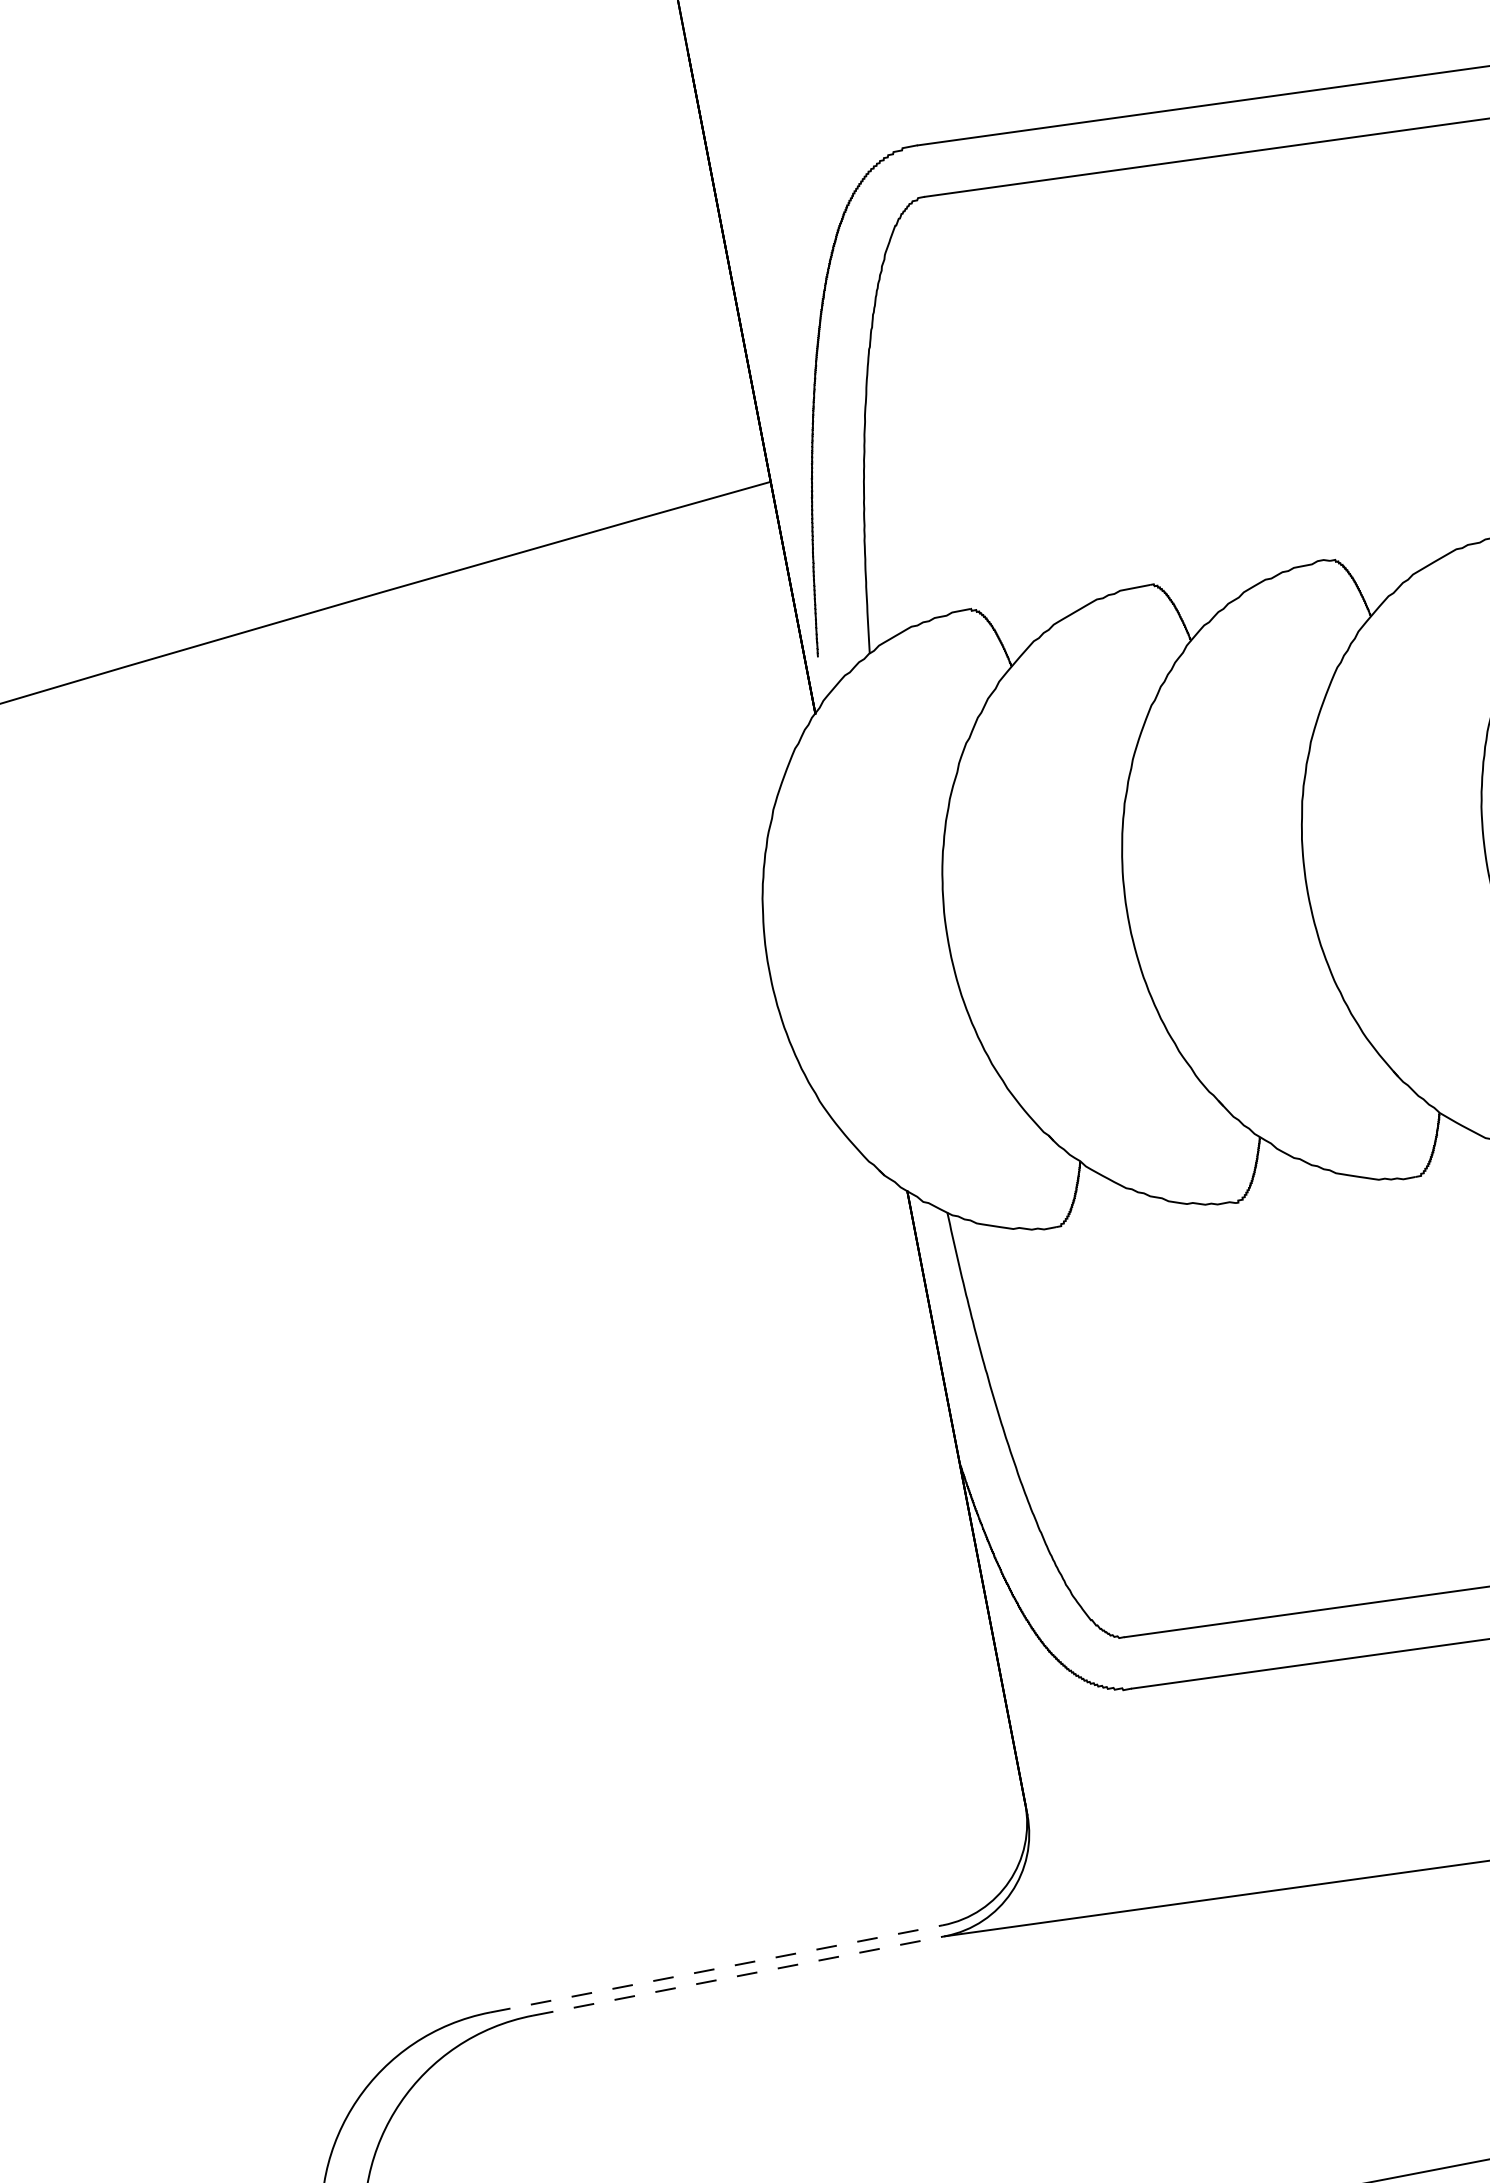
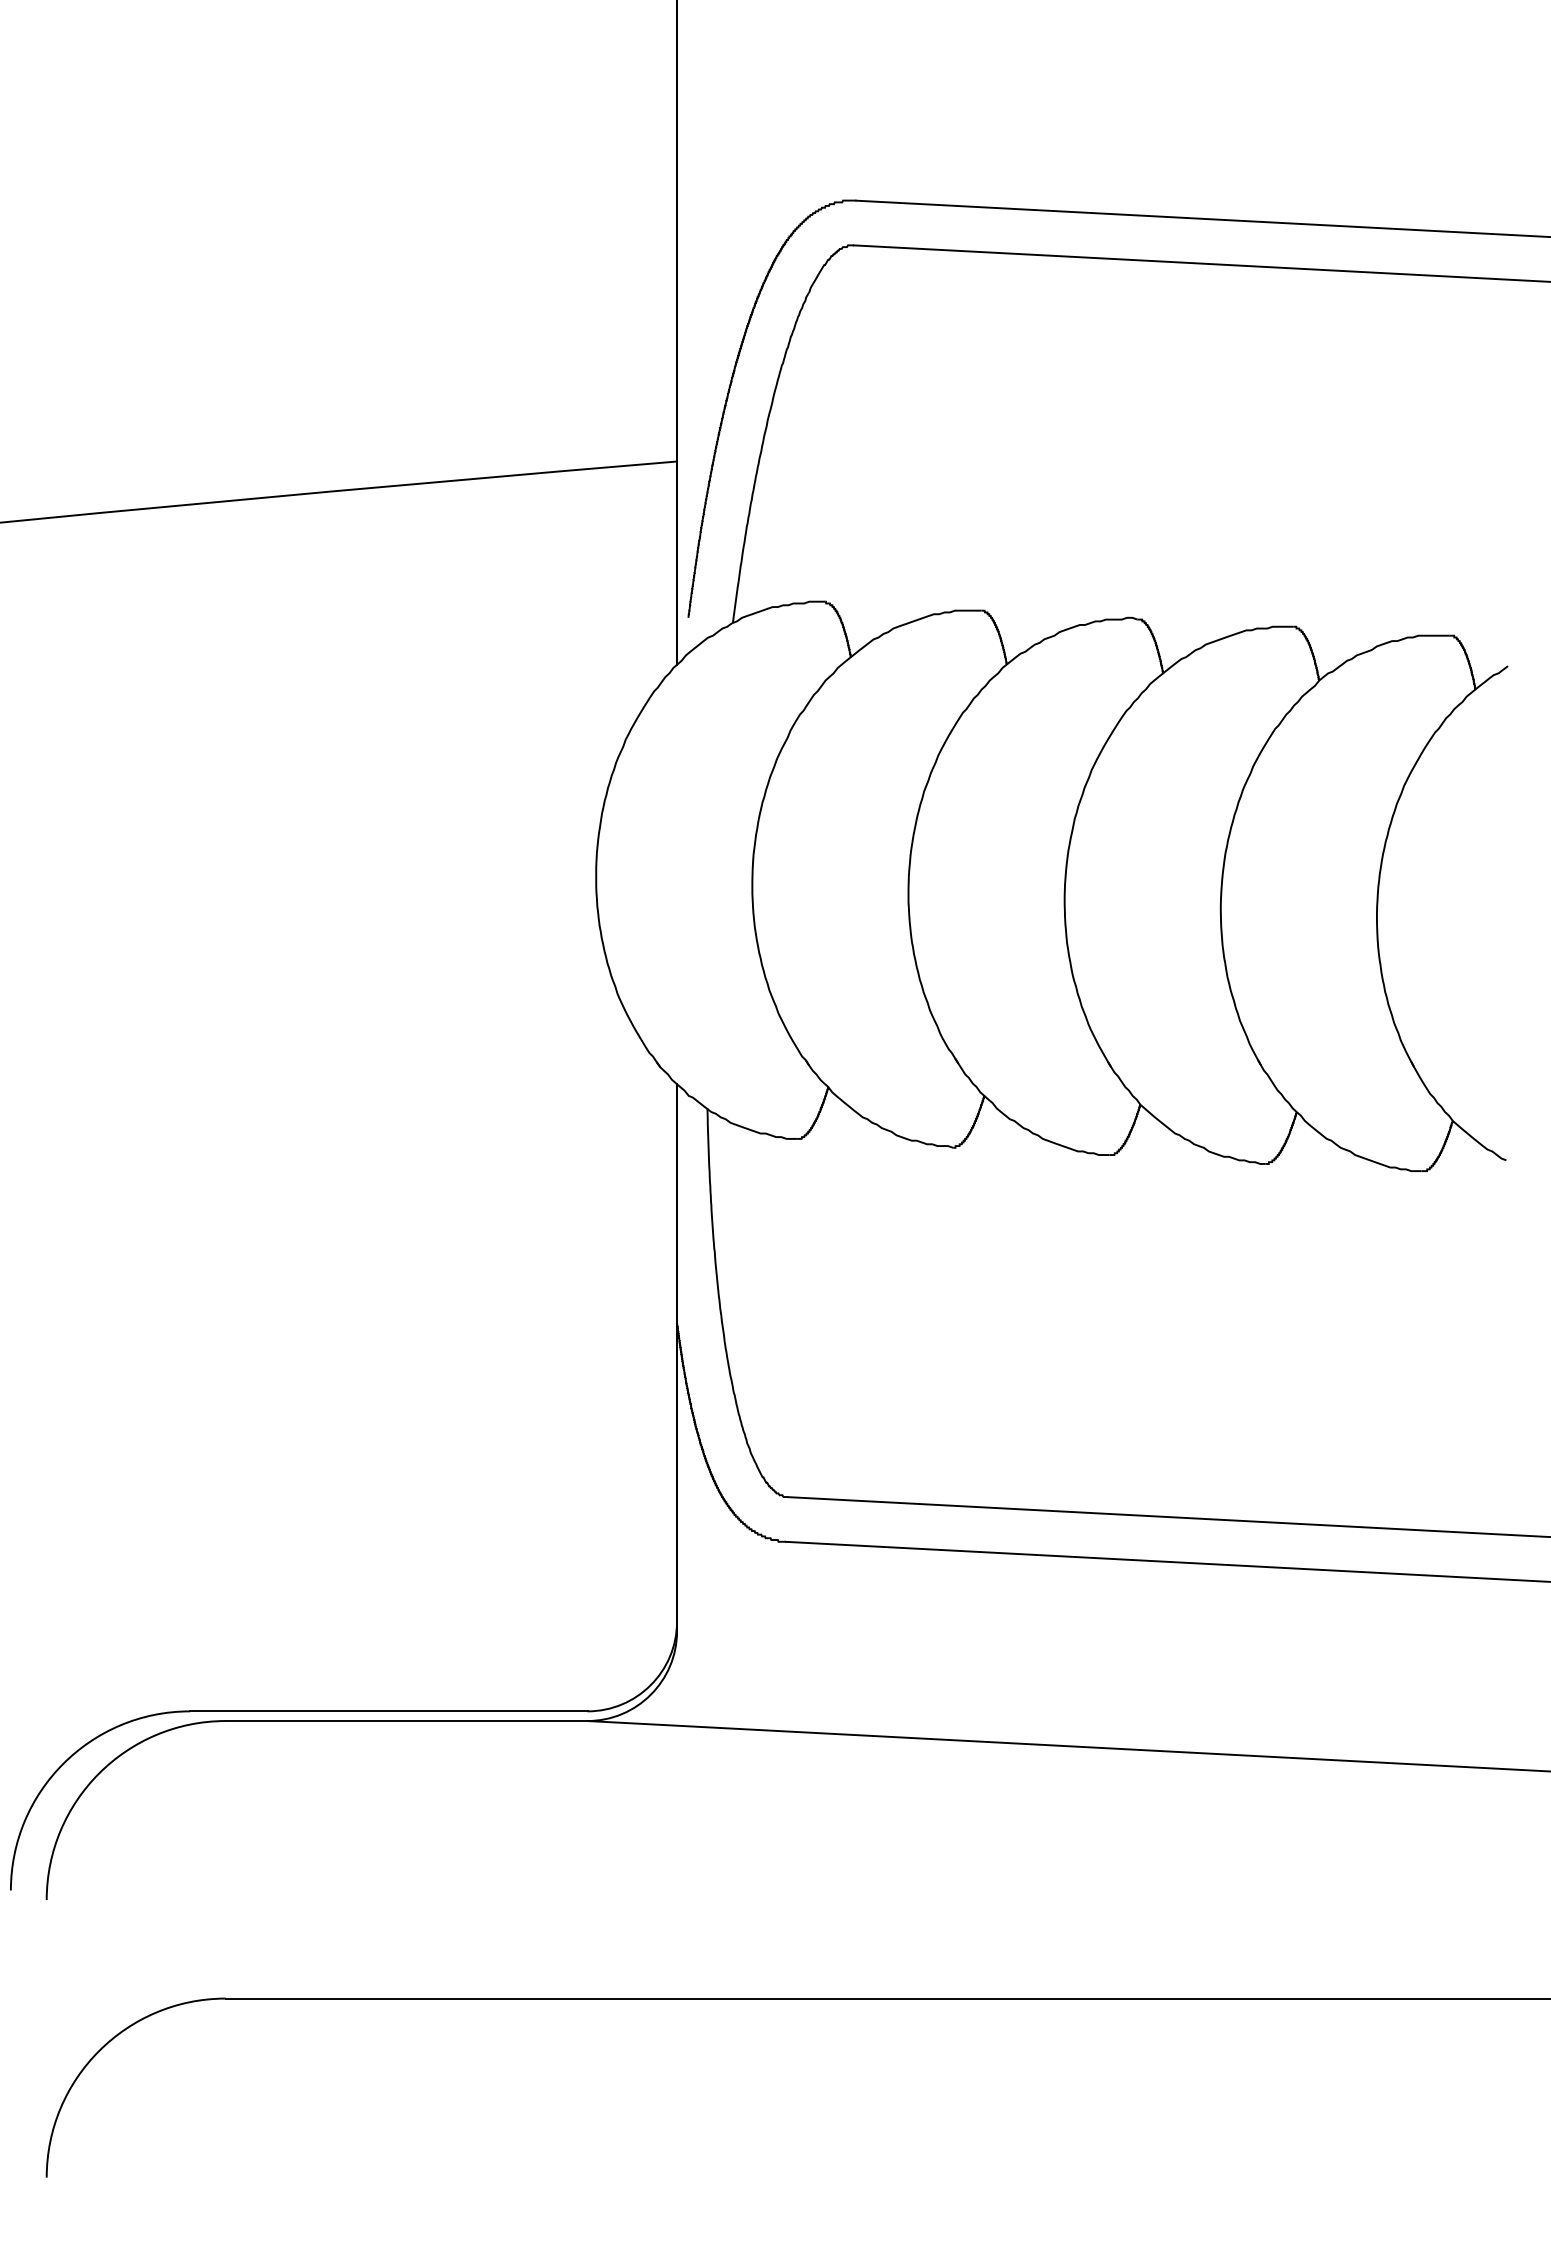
line: (716, 1969) -> (388, 1711), dashed -> solid
line: (738, 1976) -> (406, 1721), dashed -> solid

